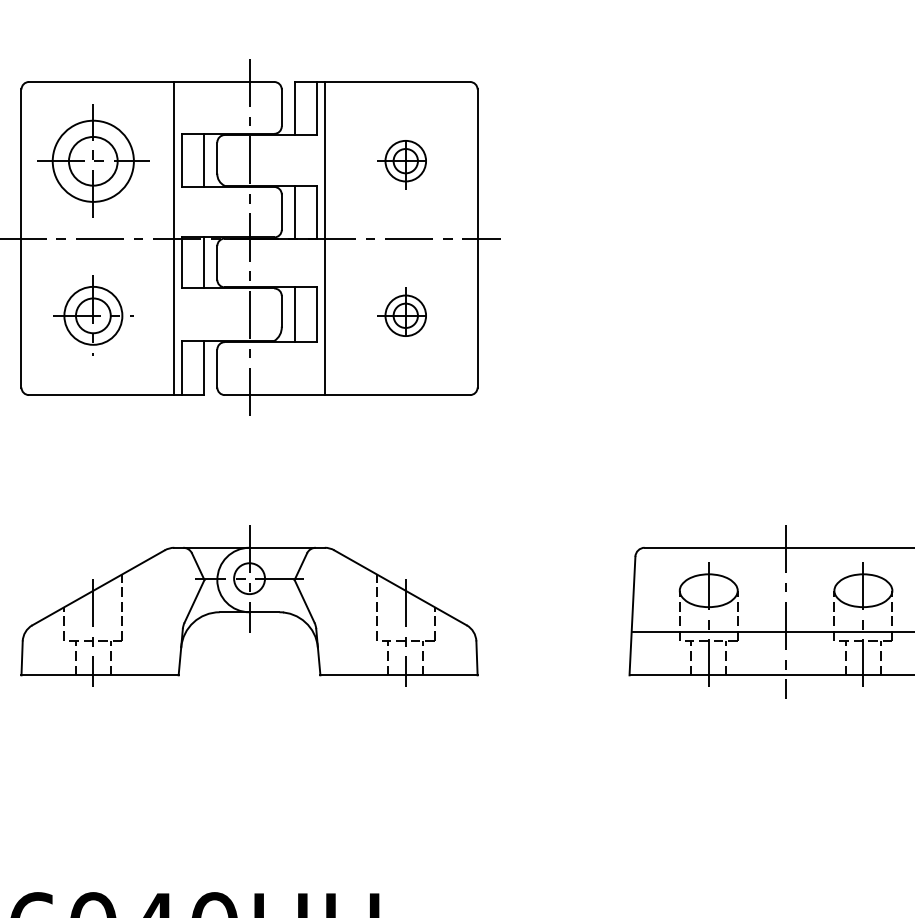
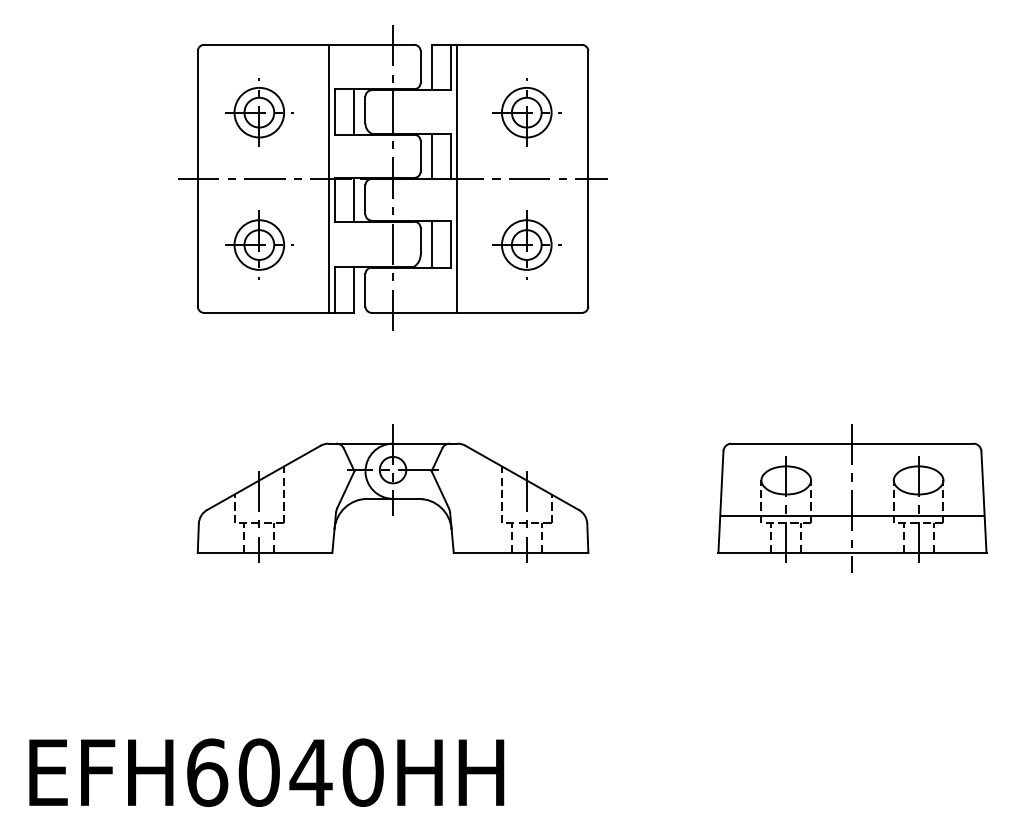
part: (93, 161) -> (259, 112), size x0.71
part: (405, 161) -> (526, 112), size x1.43
part: (405, 315) -> (526, 244), size x1.43

